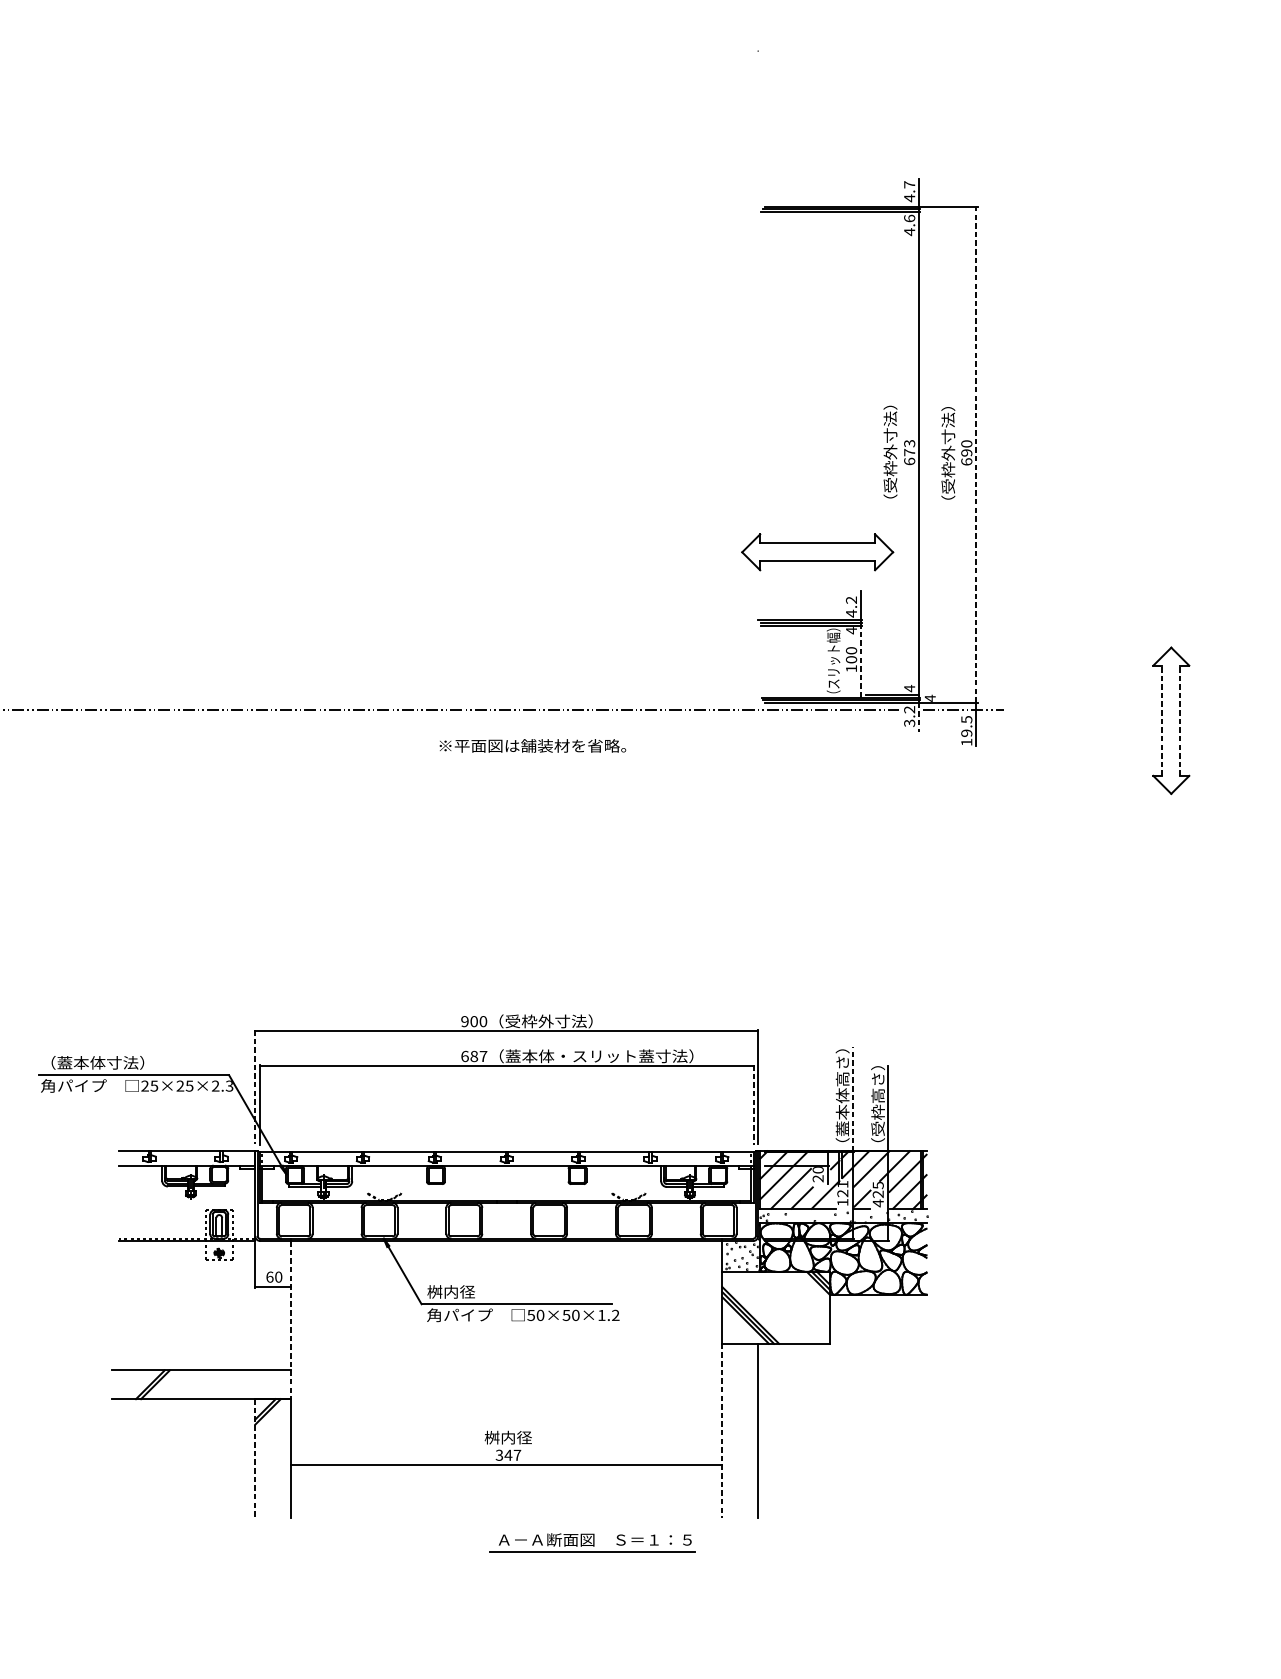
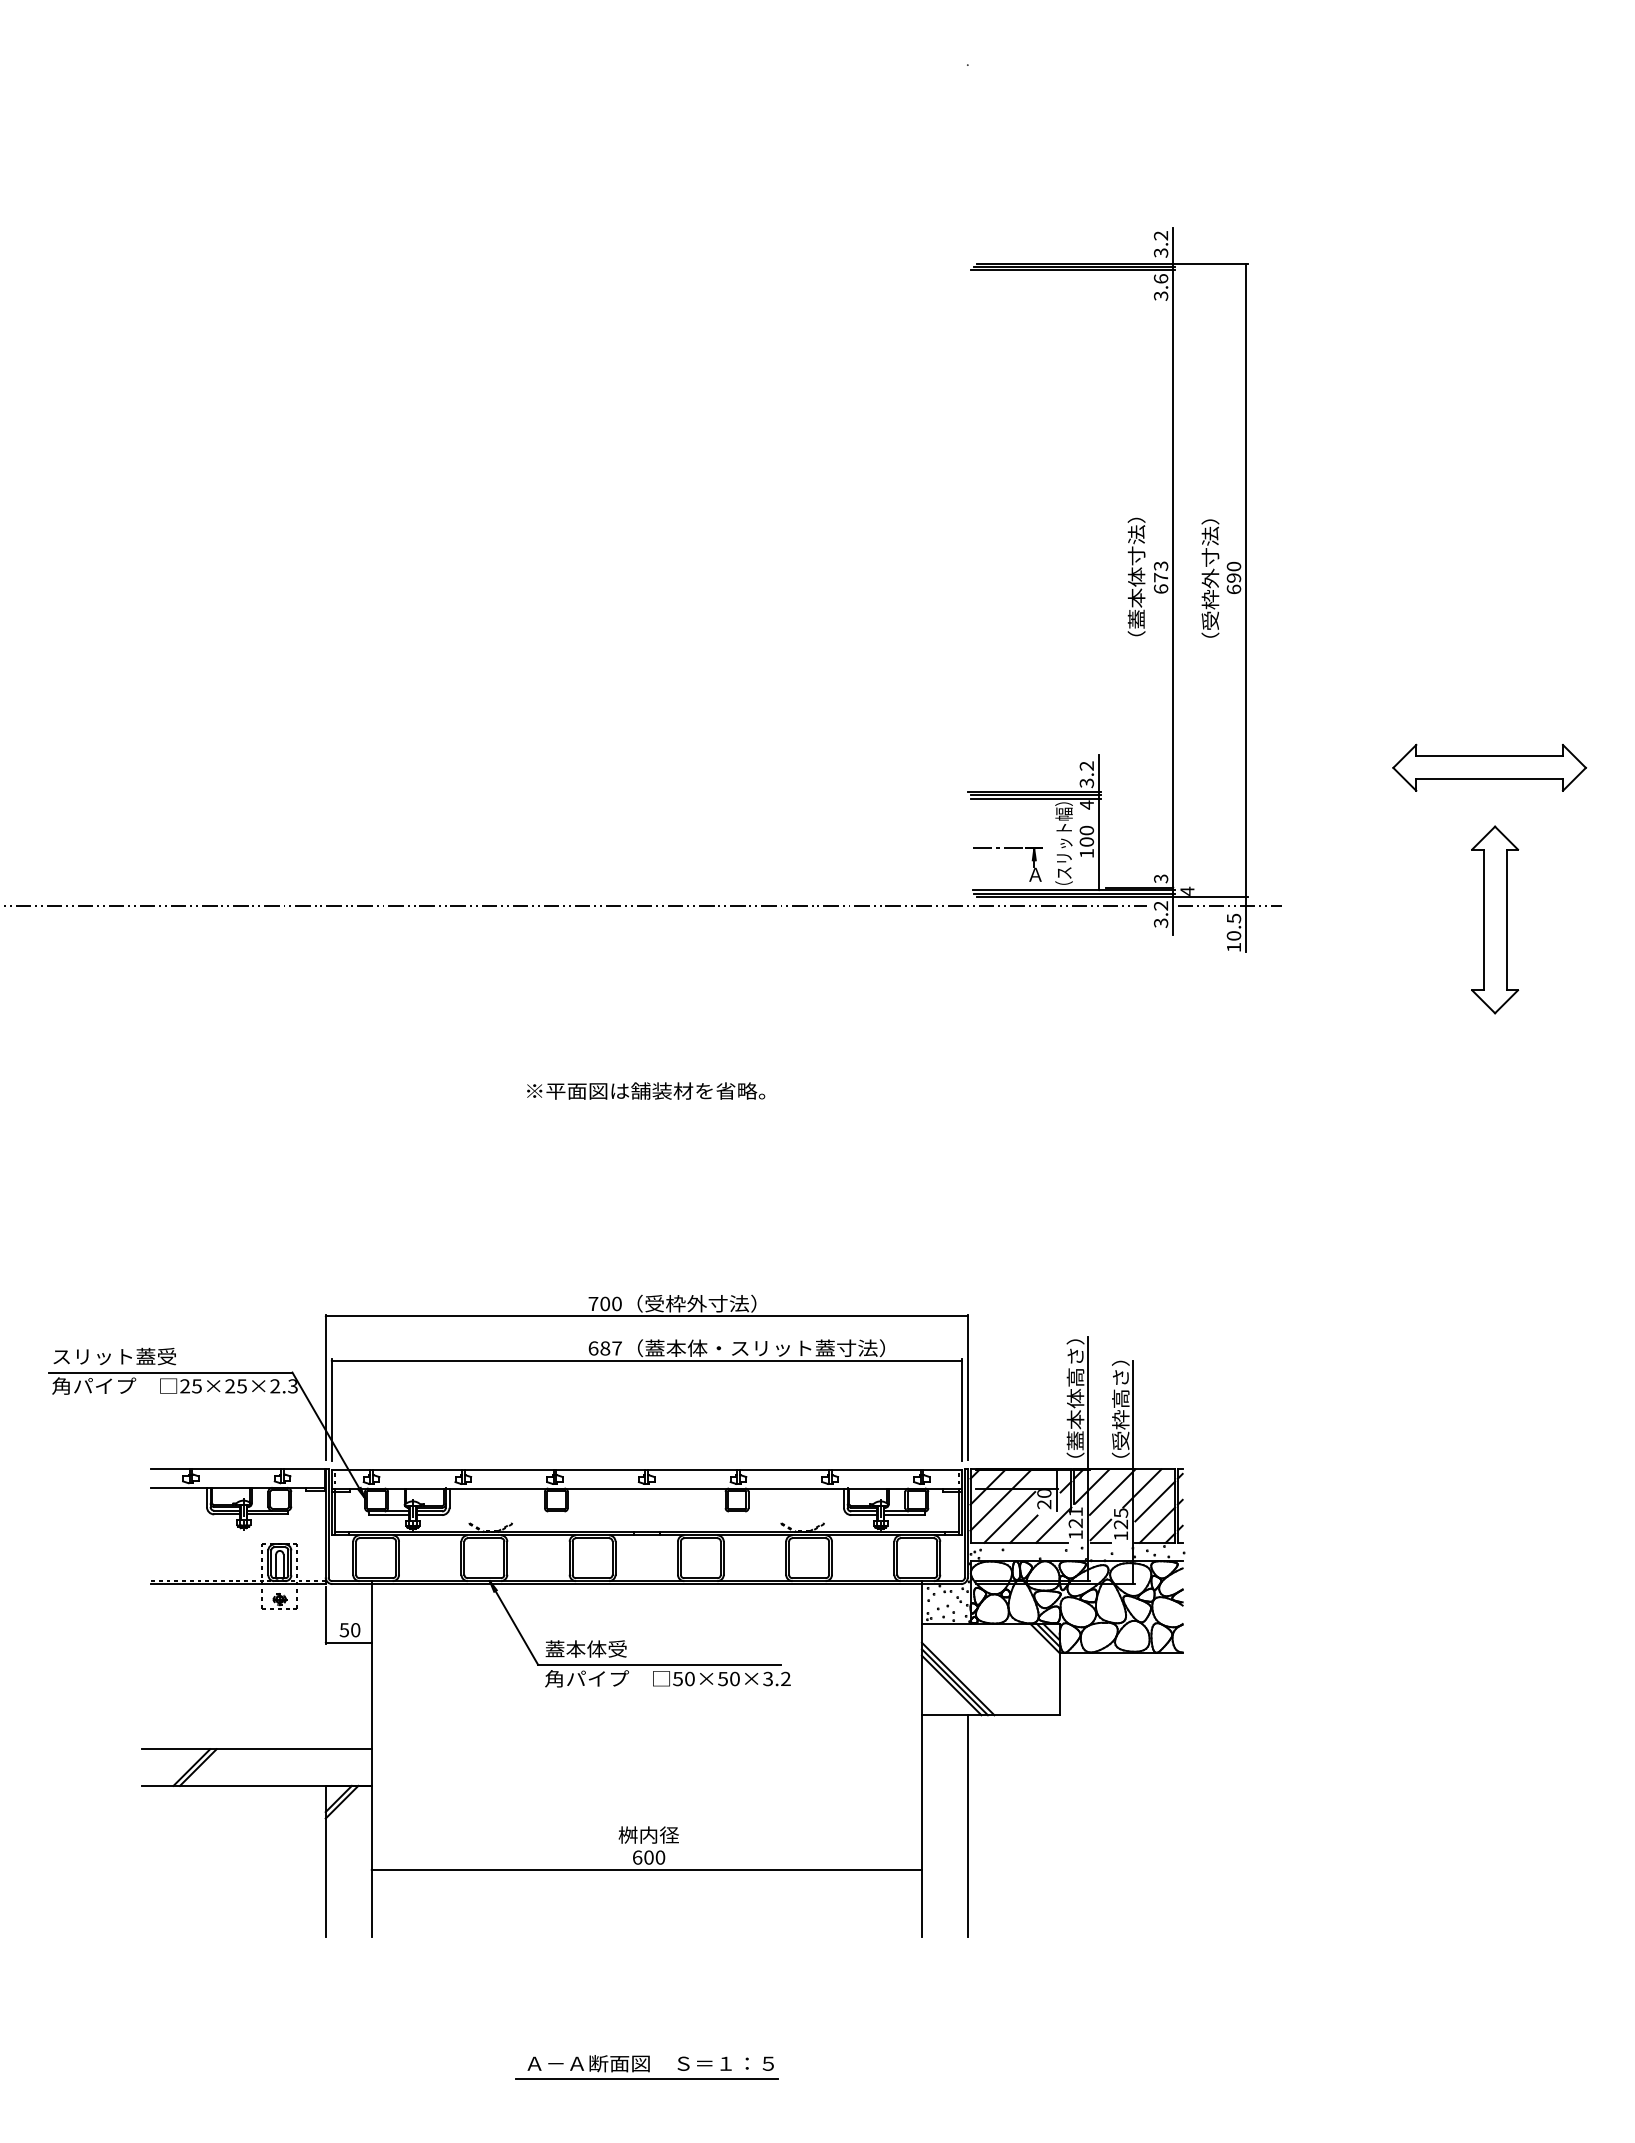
text: (909, 191) -> (1160, 244), 4.7 -> 3.2
text: (909, 232) -> (1160, 296), 4.6 -> 3.6
line: (976, 454) -> (1246, 579), dashed -> solid
text: (890, 468) -> (1136, 597), （受枠外寸法） -> （蓋本体寸法）
part: (817, 551) -> (1489, 767), moved
text: (851, 613) -> (1086, 783), 4.2 -> 3.2
line: (861, 661) -> (1099, 844), dashed -> solid
part: (789, 664) -> (1007, 848), added
text: (909, 688) -> (1161, 878), 4 -> 3
line: (919, 717) -> (1173, 915), dashed -> solid
line: (1162, 720) -> (1483, 919), dashed -> solid
line: (1180, 720) -> (1506, 919), dashed -> solid
text: (967, 732) -> (1234, 935), 19.5 -> 10.5
text: (533, 745) -> (646, 1090), moved
text: (465, 1021) -> (593, 1303), 900 -> 700
text: (92, 1062) -> (118, 1356), （蓋本体寸法） -> スリット蓋受
line: (255, 1087) -> (325, 1387), dashed -> solid
line: (852, 1099) -> (1088, 1403), dashed -> solid
line: (753, 1105) -> (961, 1410), dashed -> solid
text: (877, 1202) -> (1120, 1535), 425 -> 125
text: (269, 1277) -> (344, 1630), 60 -> 50
text: (458, 1291) -> (585, 1648), 桝内径 -> 蓋本体受
text: (601, 1315) -> (767, 1678), 50×50×1.2 -> 50×50×3.2
line: (291, 1320) -> (371, 1685), dashed -> solid
line: (721, 1430) -> (921, 1826), dashed -> solid
text: (508, 1455) -> (648, 1857), 347 -> 600
line: (255, 1458) -> (325, 1861), dashed -> solid
part: (591, 1542) -> (646, 2067), moved

